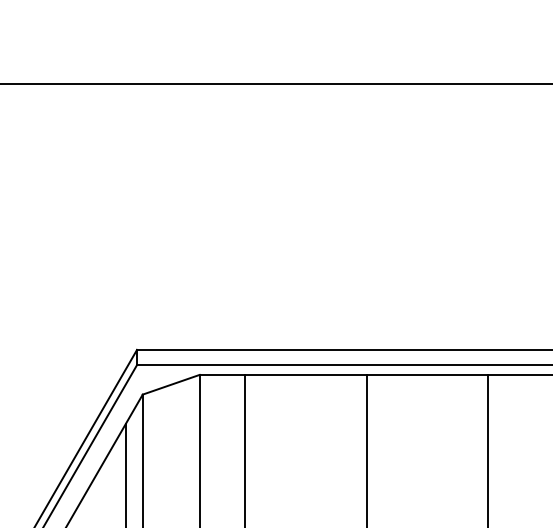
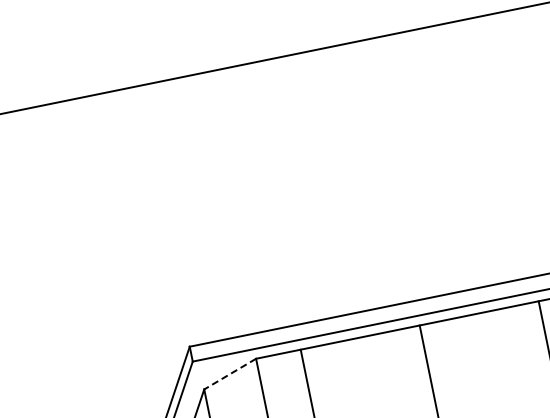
line: (170, 384) -> (229, 373), solid -> dashed

